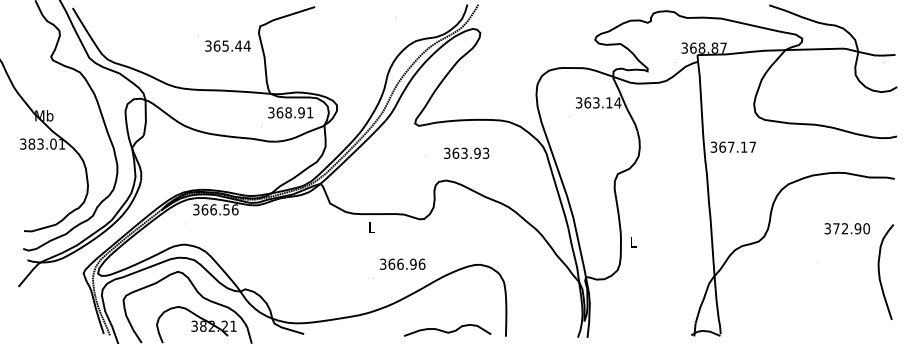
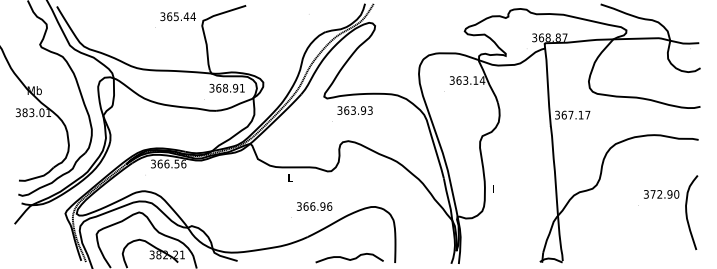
text: (227, 45) -> (177, 16), moved
text: (466, 152) -> (354, 109), moved
text: (846, 228) -> (660, 194), moved

